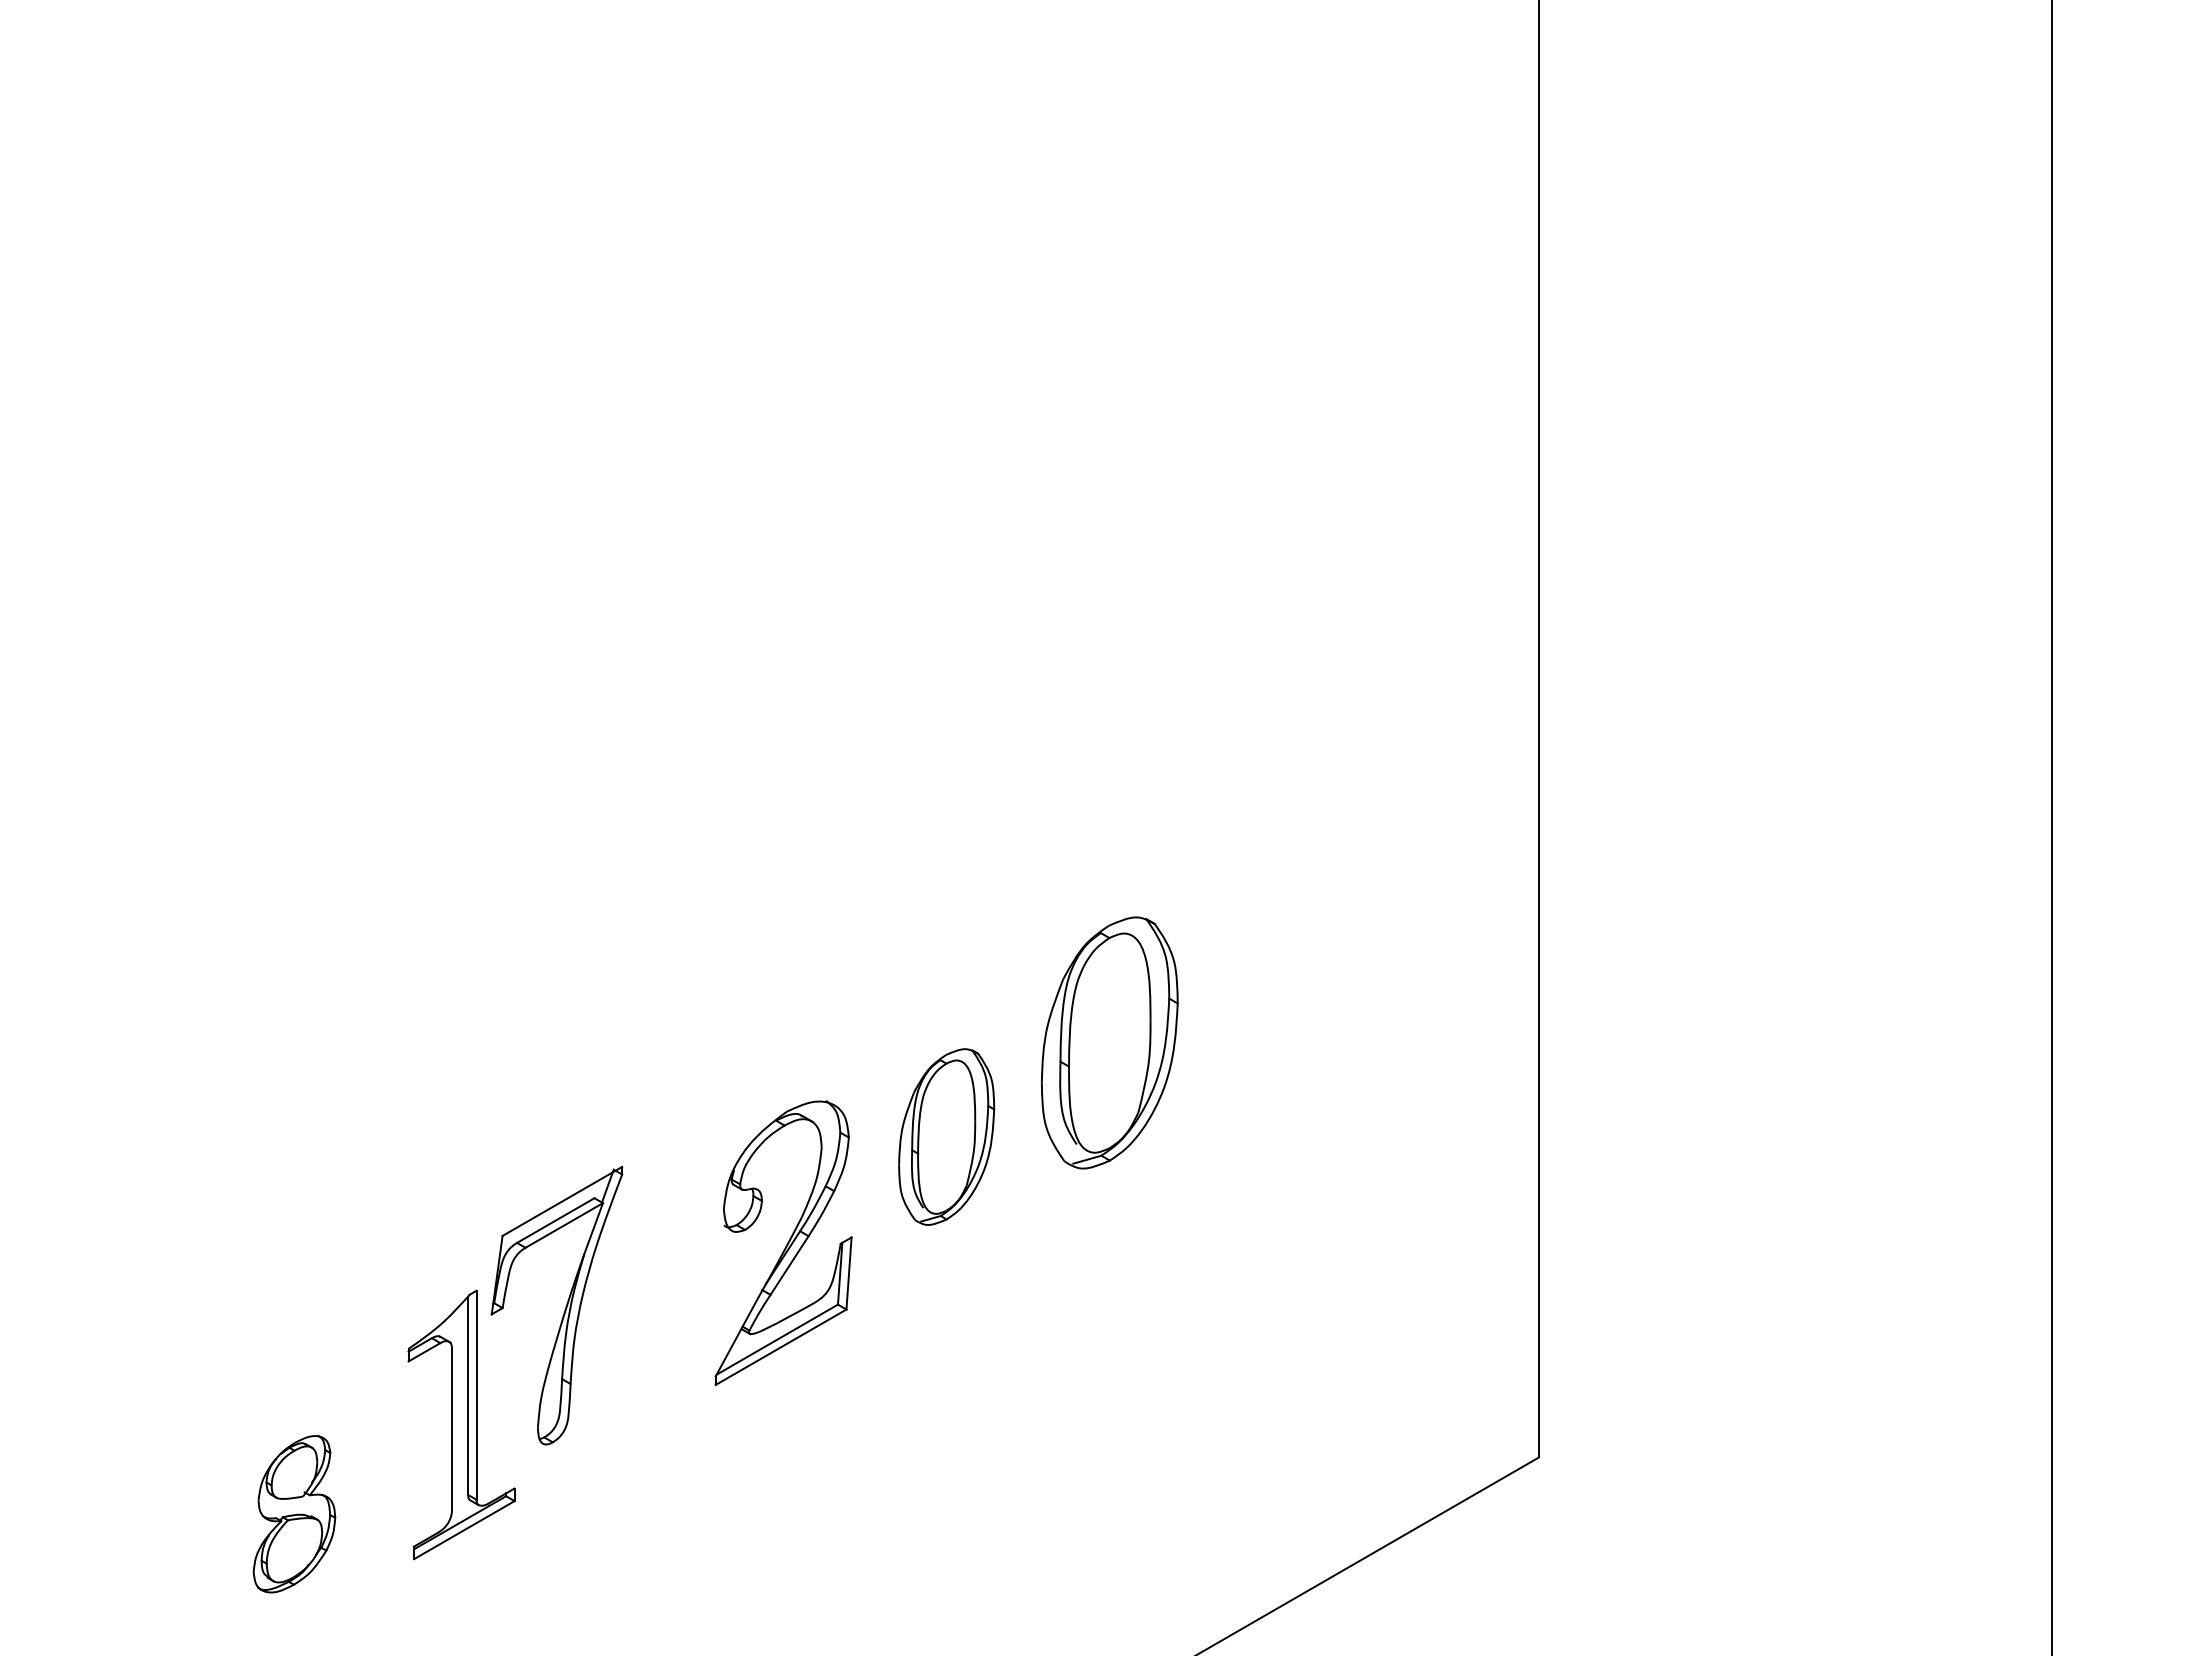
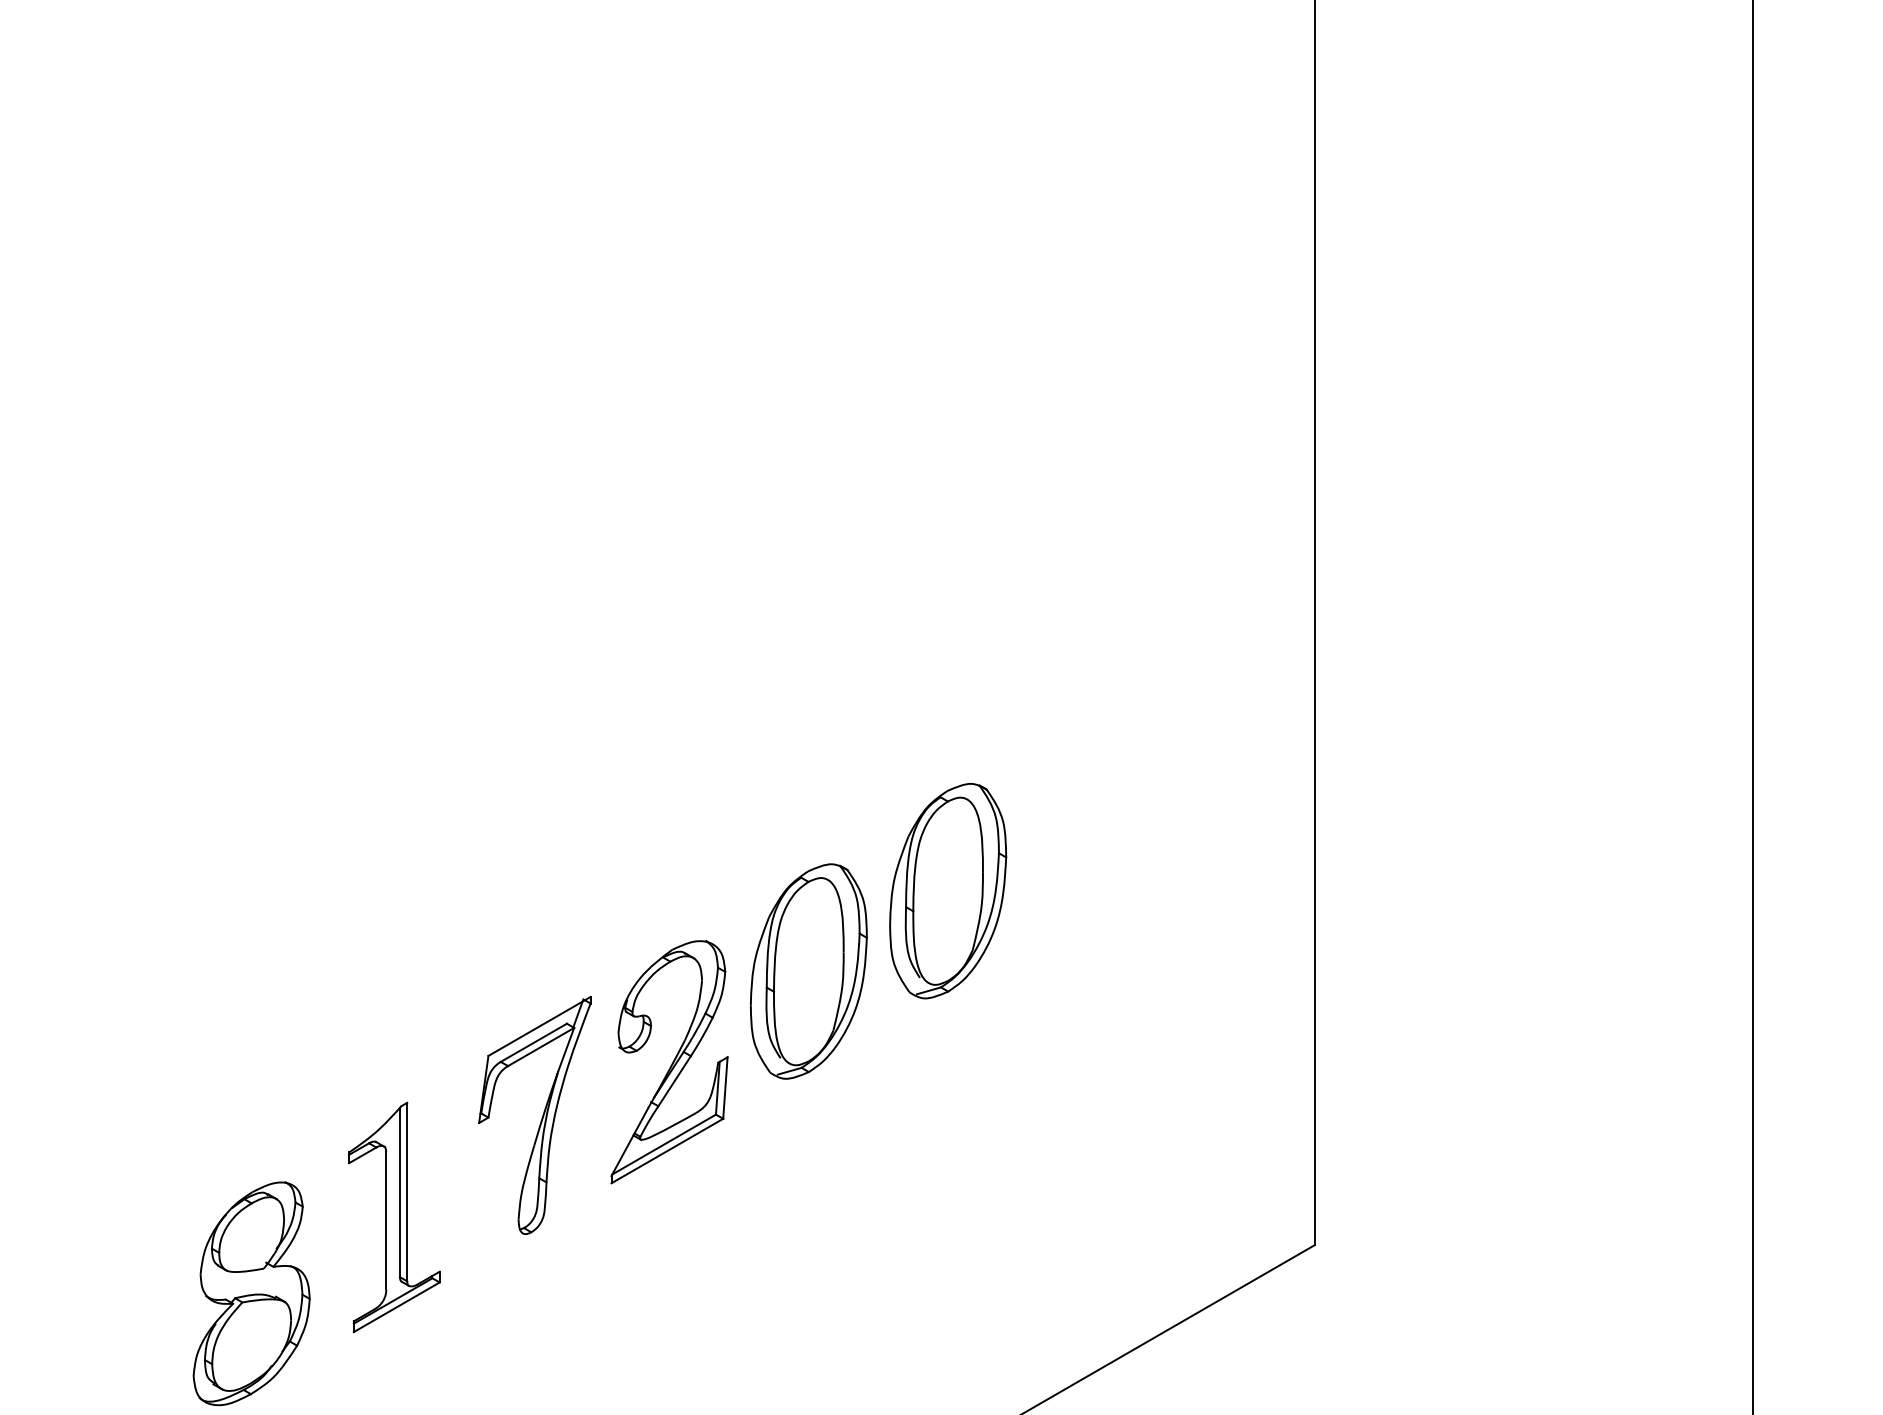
part: (946, 1136) -> (808, 971), size x1.43
part: (564, 1309) -> (541, 1118), moved
part: (294, 1513) -> (251, 1293), size x1.67

